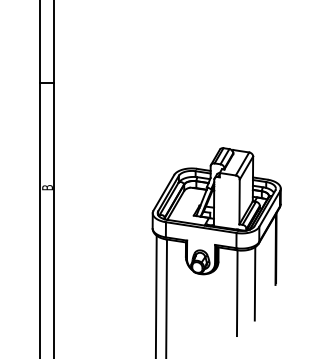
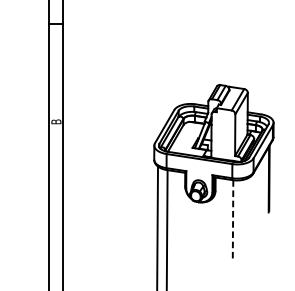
line: (254, 283) -> (249, 211), removed
line: (237, 293) -> (233, 220), solid -> dashed

